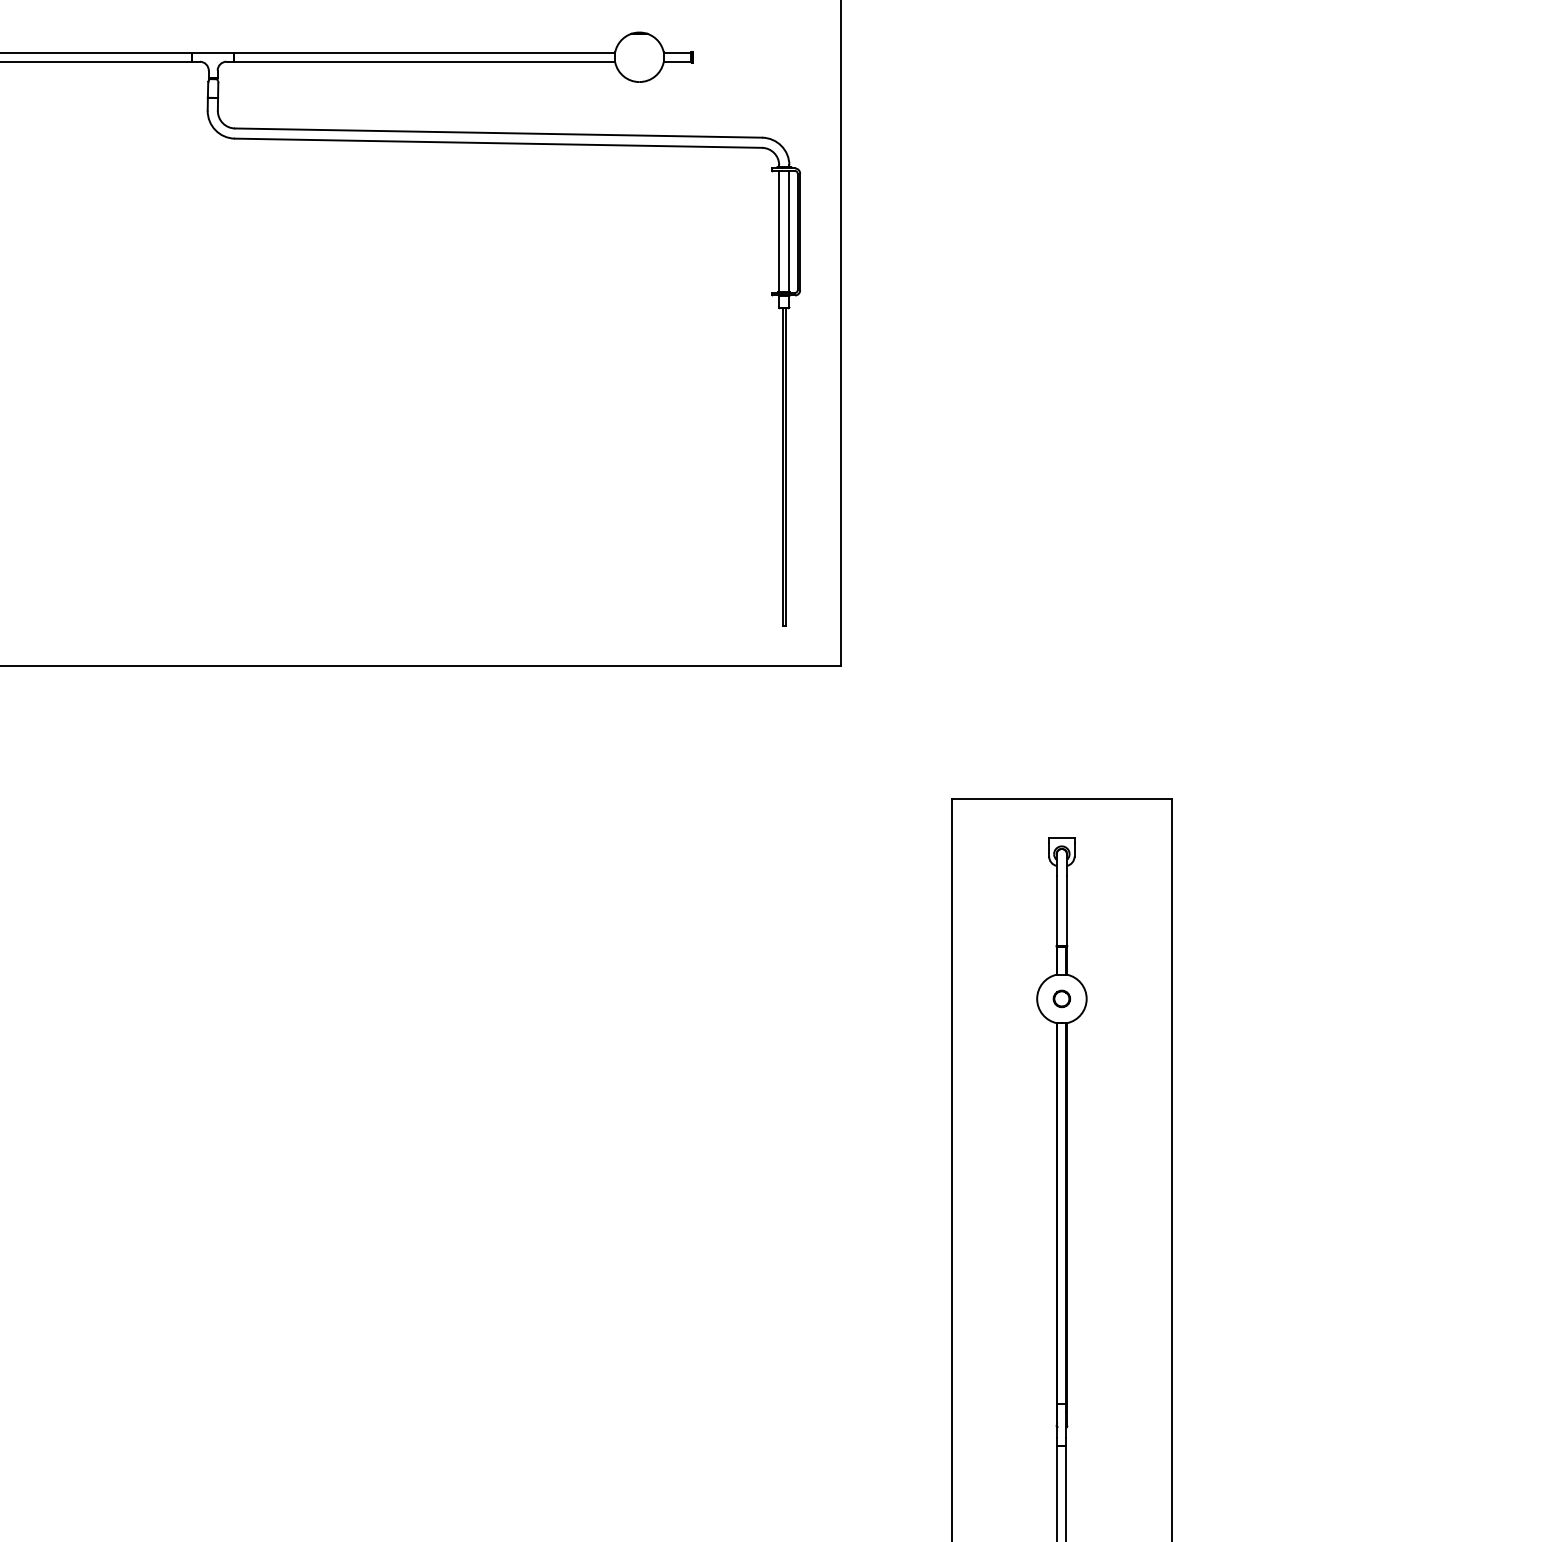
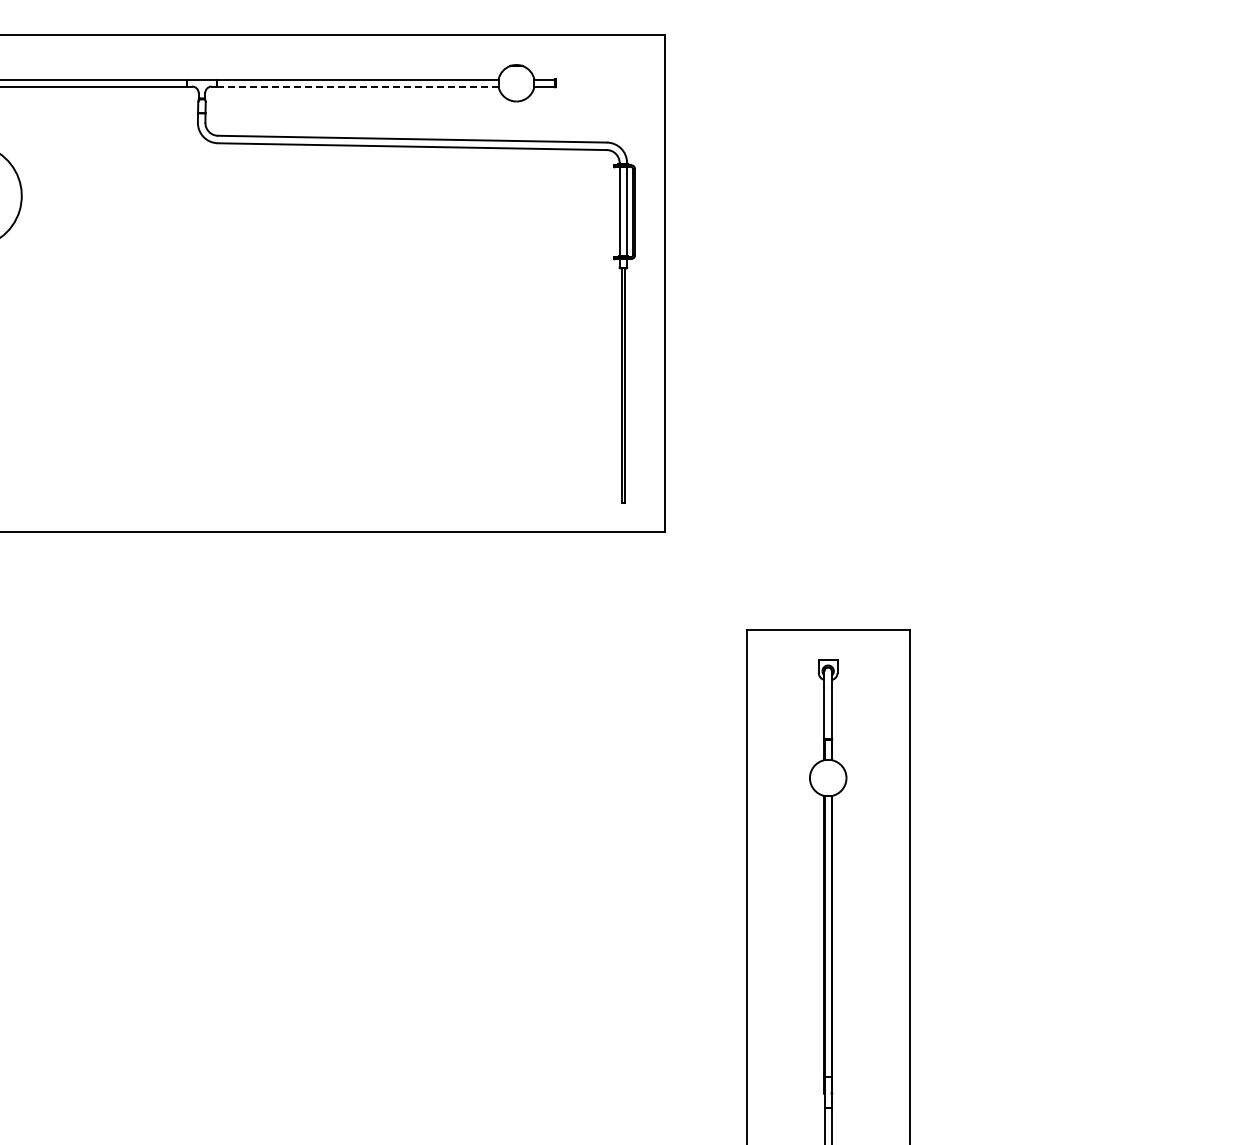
line: (425, 61) -> (358, 86), solid -> dashed
circle: (1062, 999) -> (828, 778), removed

